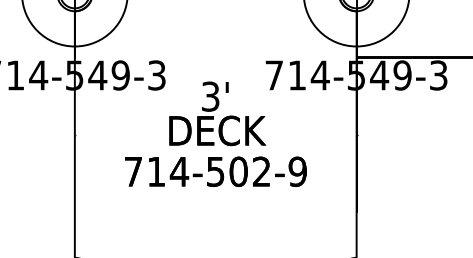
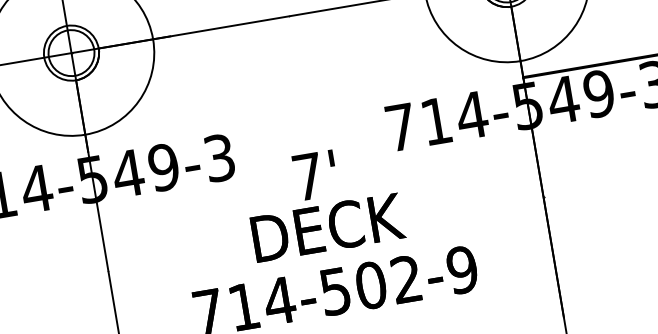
text: (210, 96) -> (307, 176), 3' -> 7'

